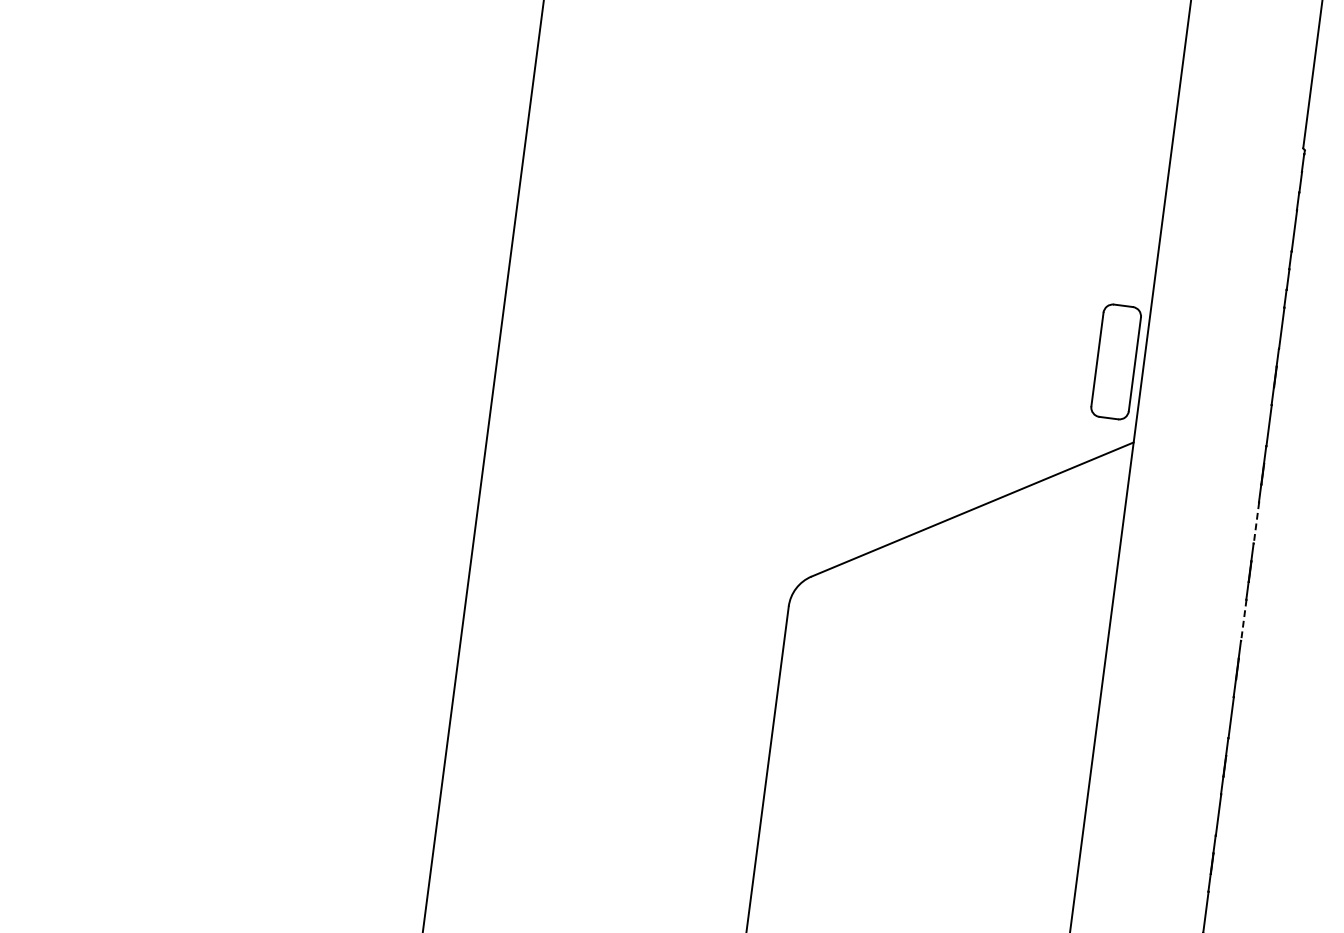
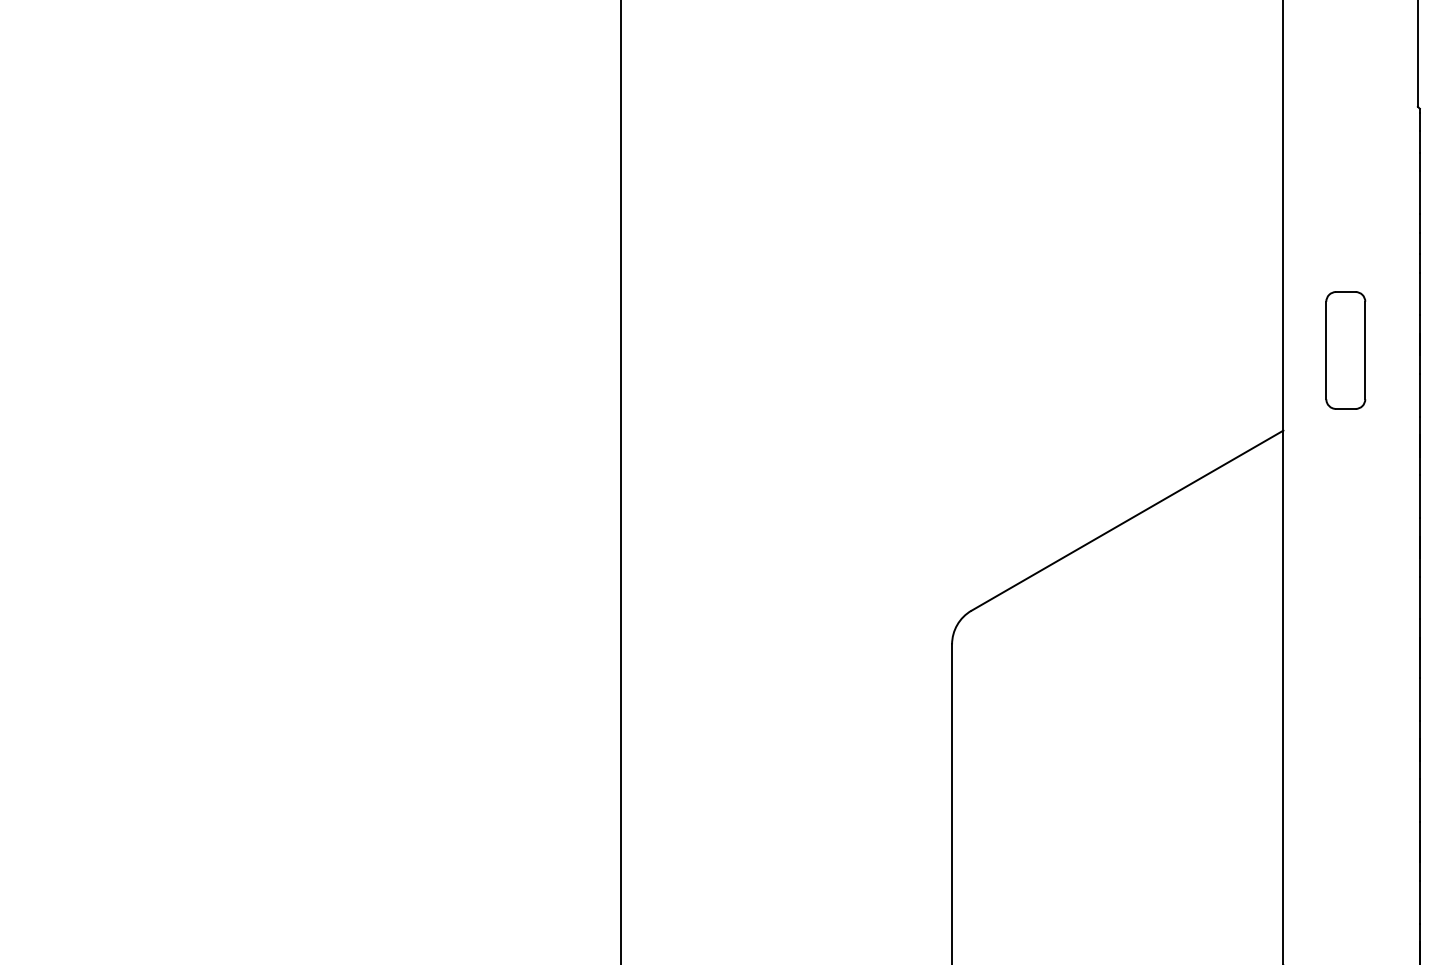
part: (1115, 361) -> (1345, 350), moved
line: (1256, 523) -> (1419, 497), dashed -> solid
line: (1243, 620) -> (1419, 598), dashed -> solid

